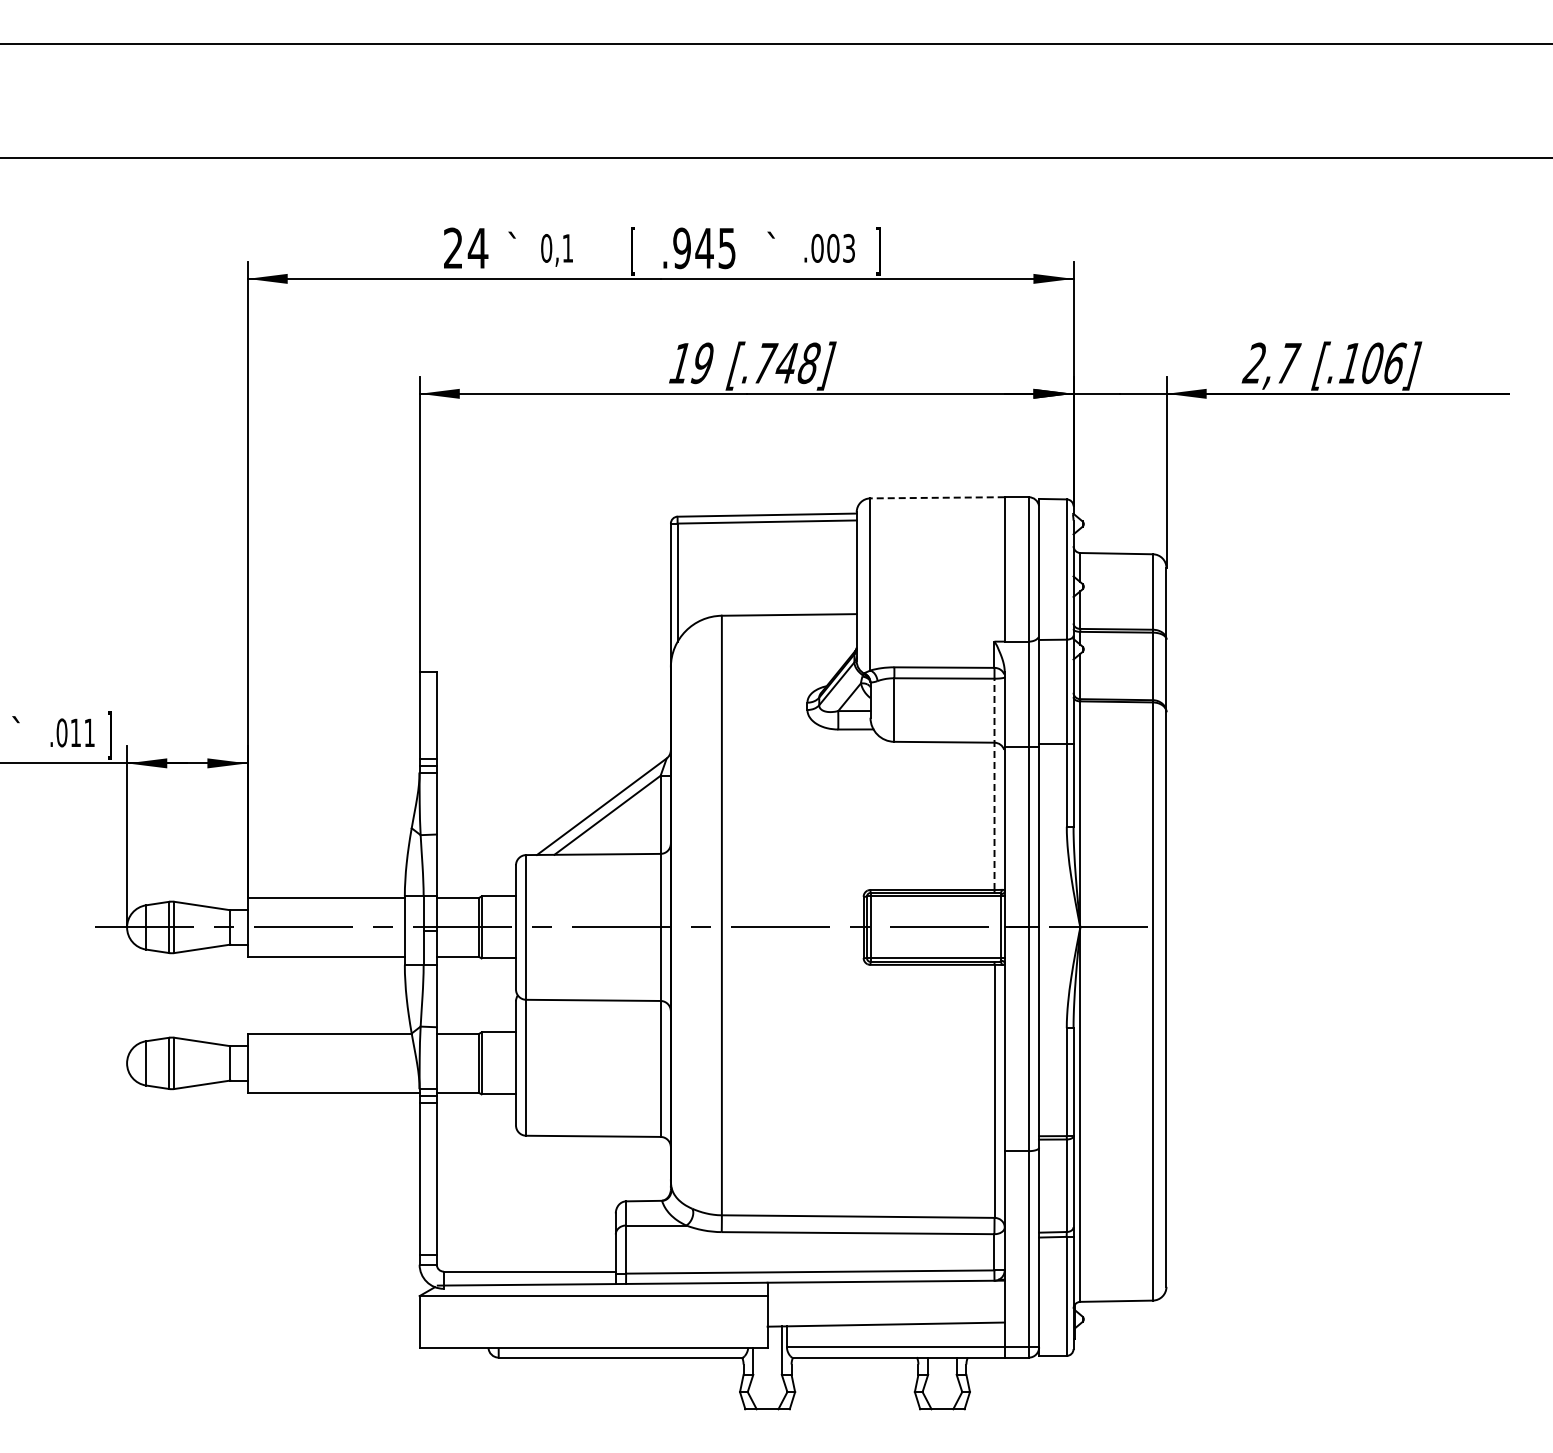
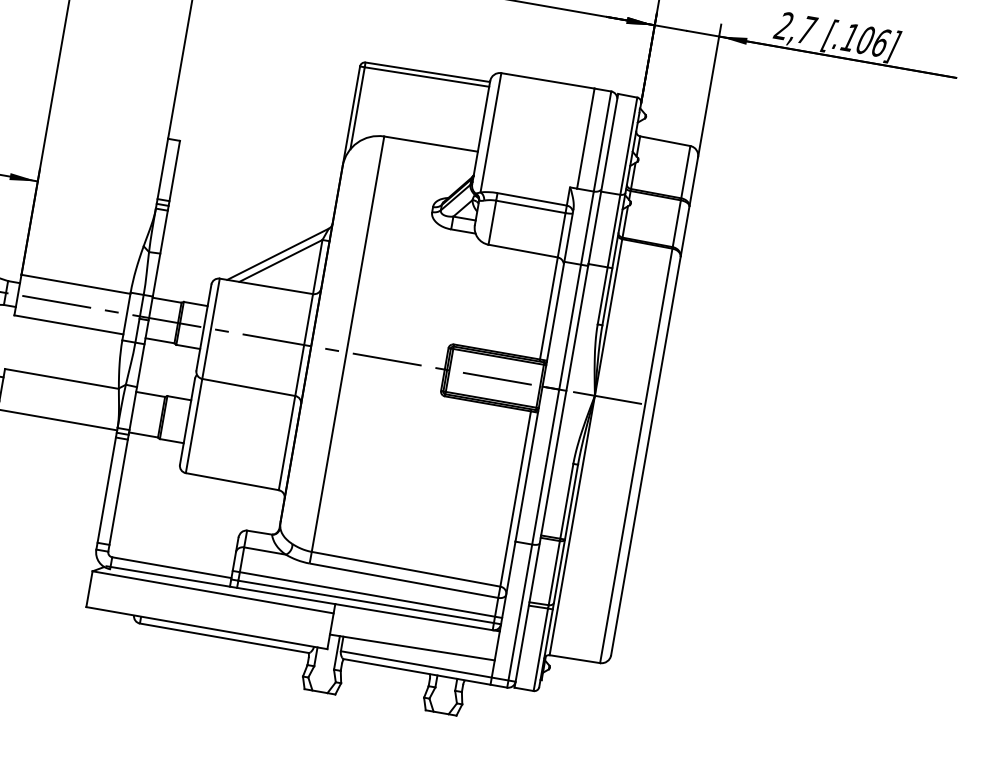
line: (937, 497) -> (547, 80), dashed -> solid
line: (994, 784) -> (552, 286), dashed -> solid
line: (809, 1261) -> (366, 594), added

